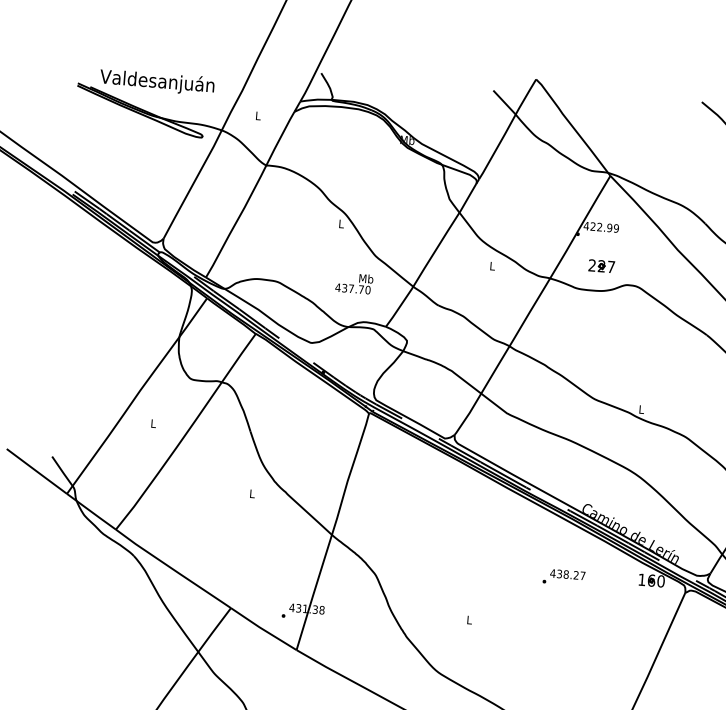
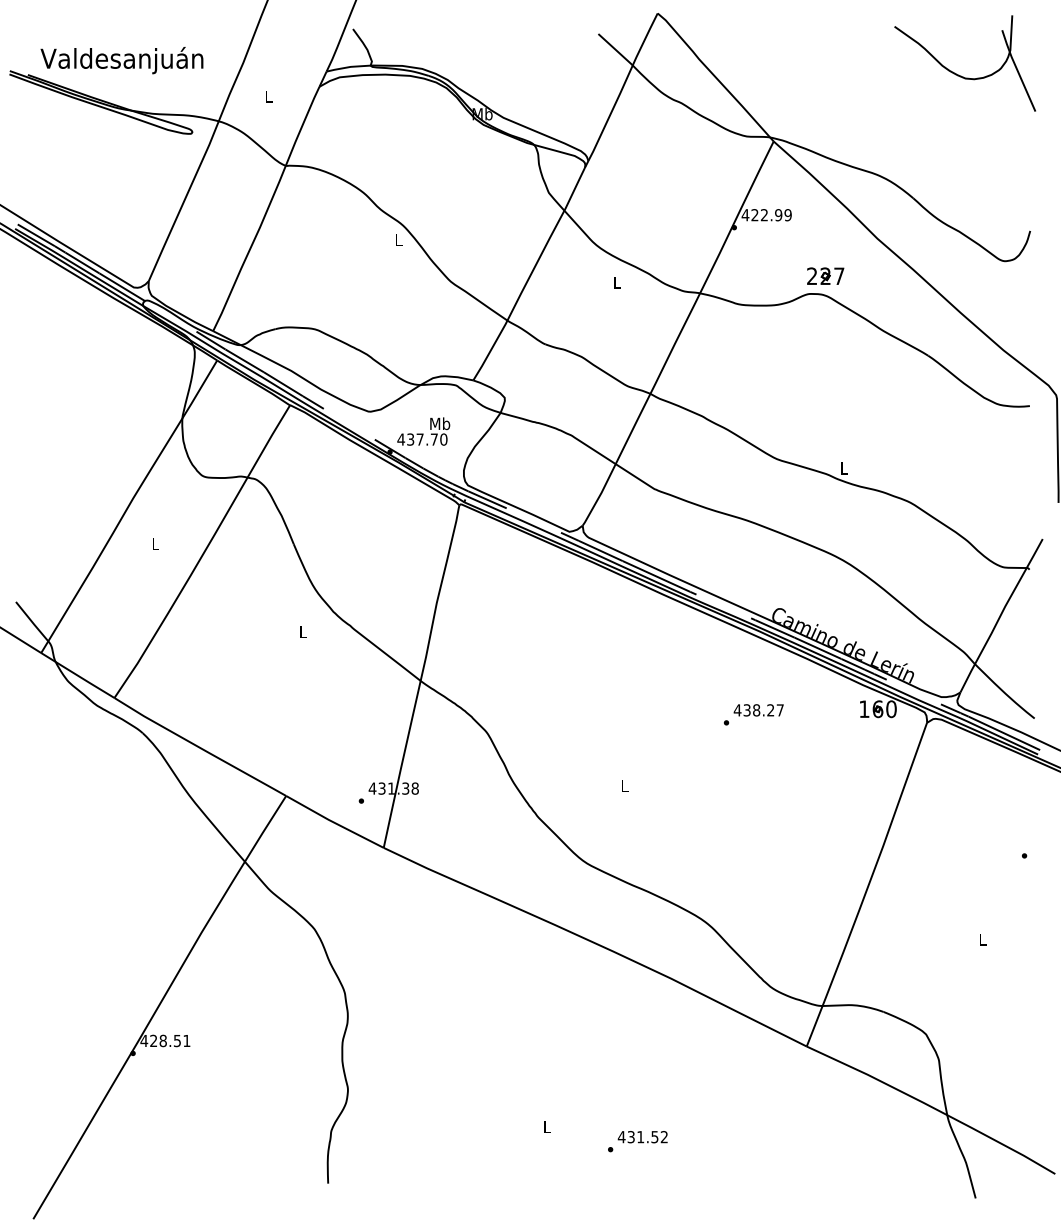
part: (601, 265) -> (825, 275), moved
text: (354, 283) -> (423, 431), moved

